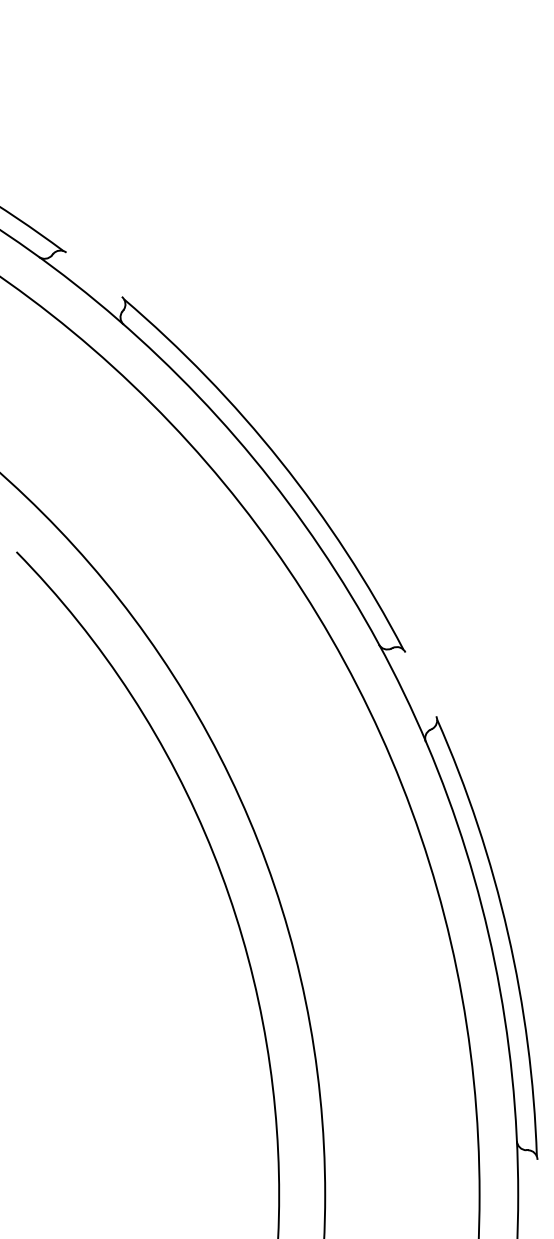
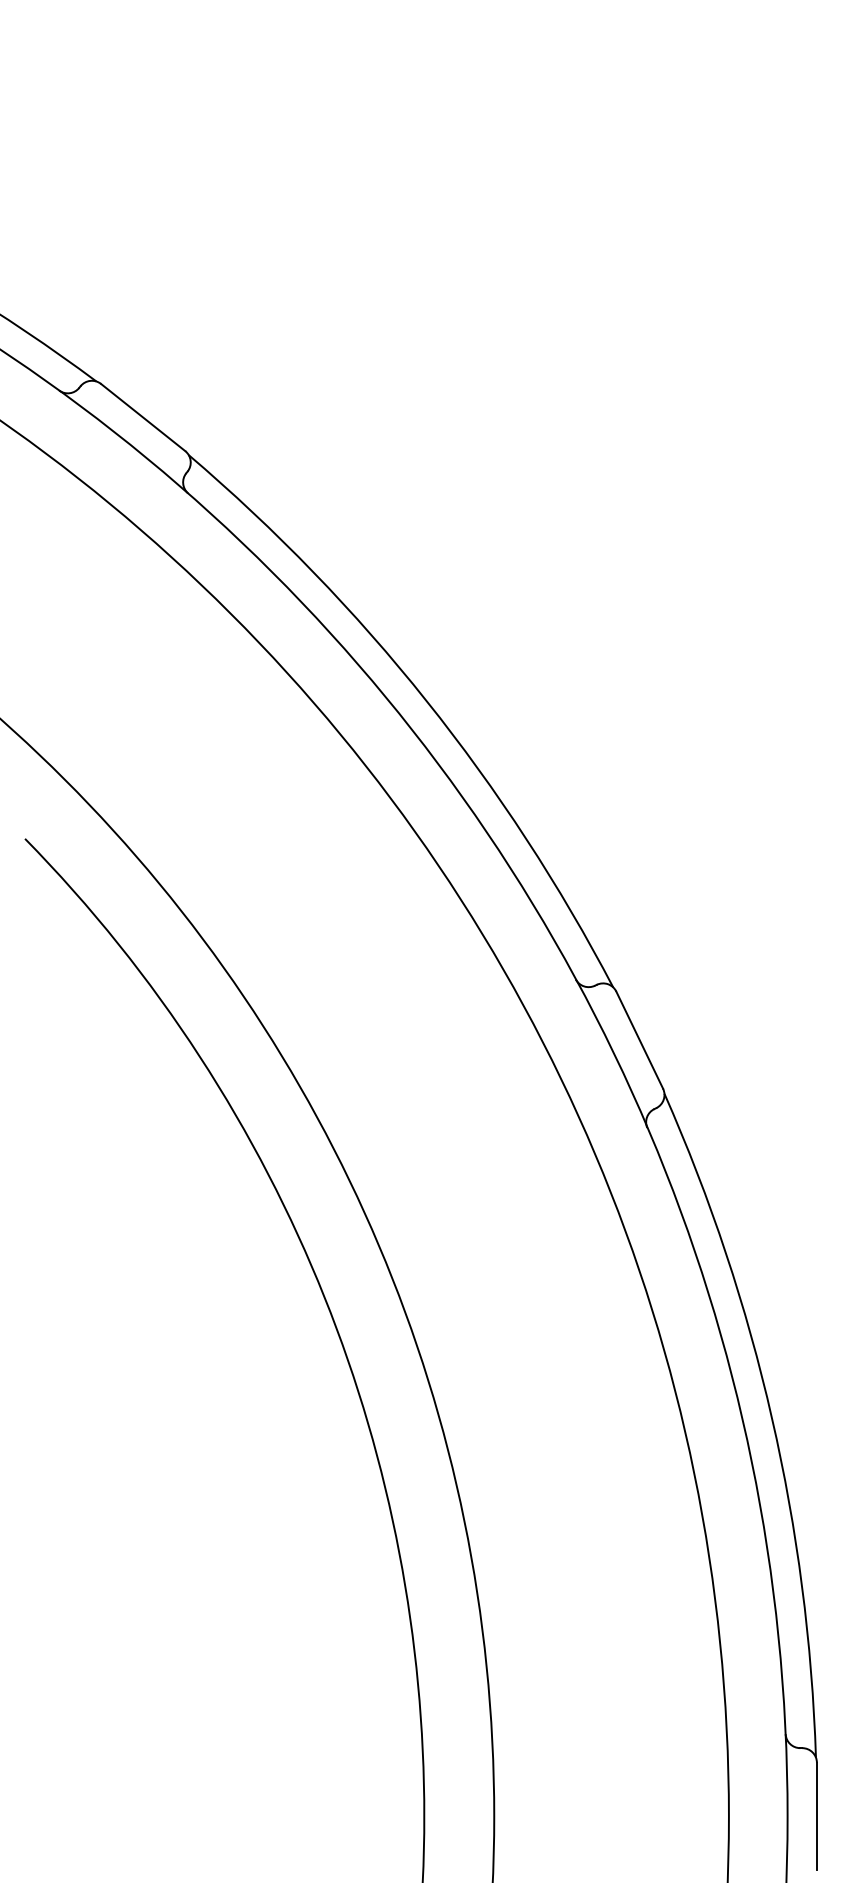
line: (93, 274) -> (142, 417), added
line: (420, 684) -> (639, 1040), added
line: (537, 1194) -> (816, 1815), added

